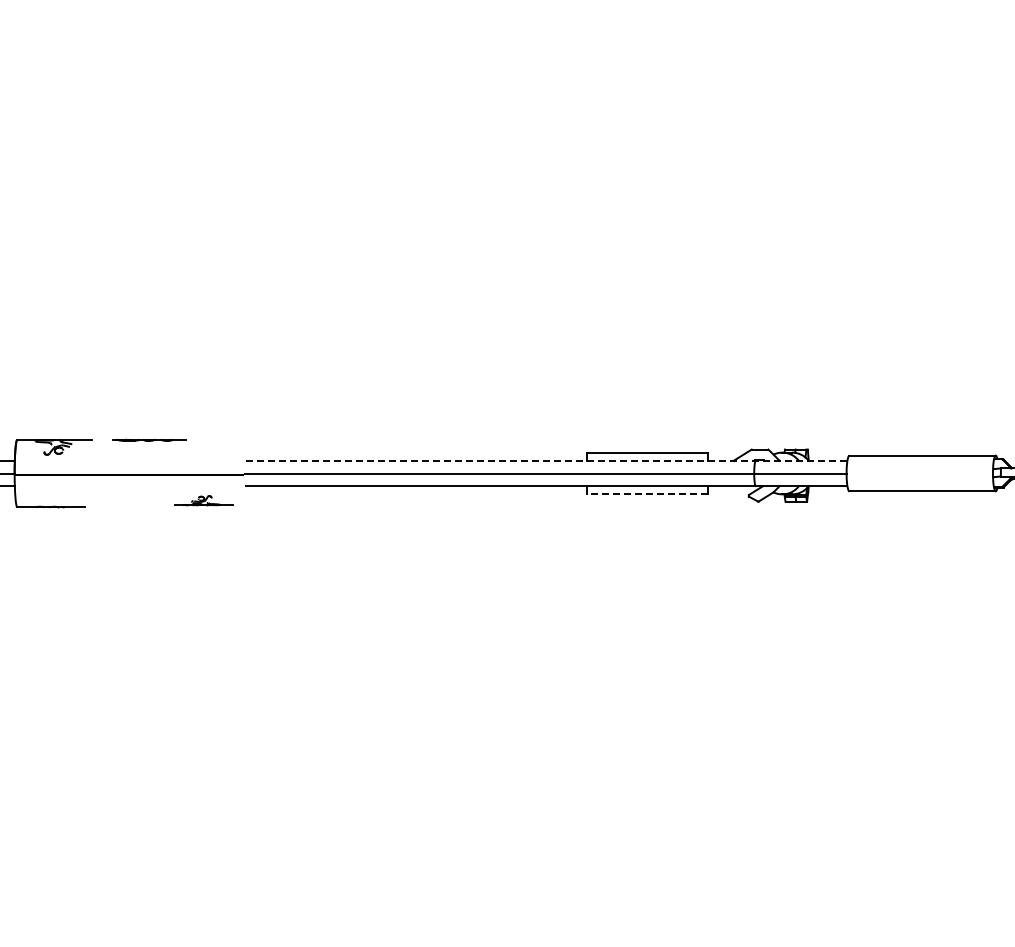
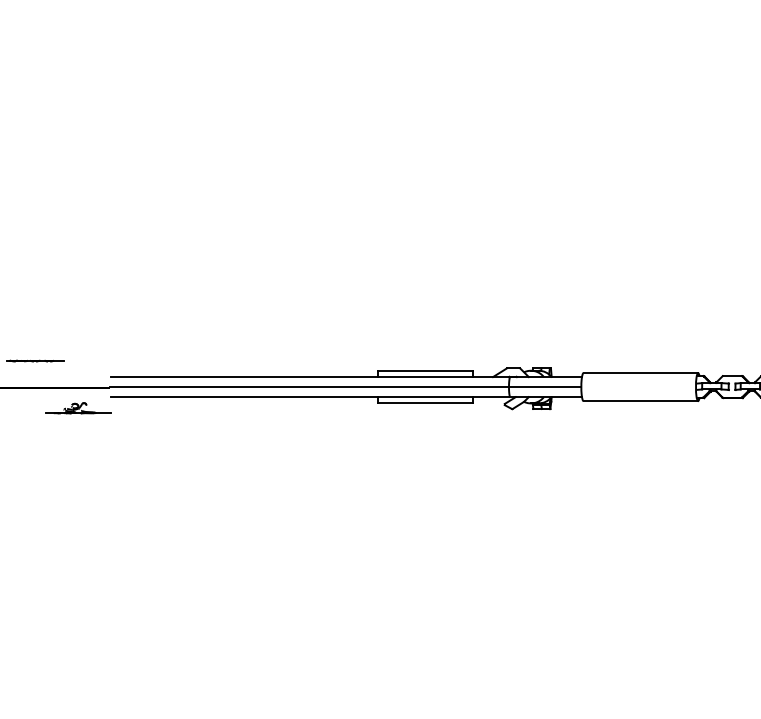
line: (546, 460) -> (346, 376), dashed -> solid
line: (647, 494) -> (425, 403), dashed -> solid
part: (204, 500) -> (78, 408), size x1.43

